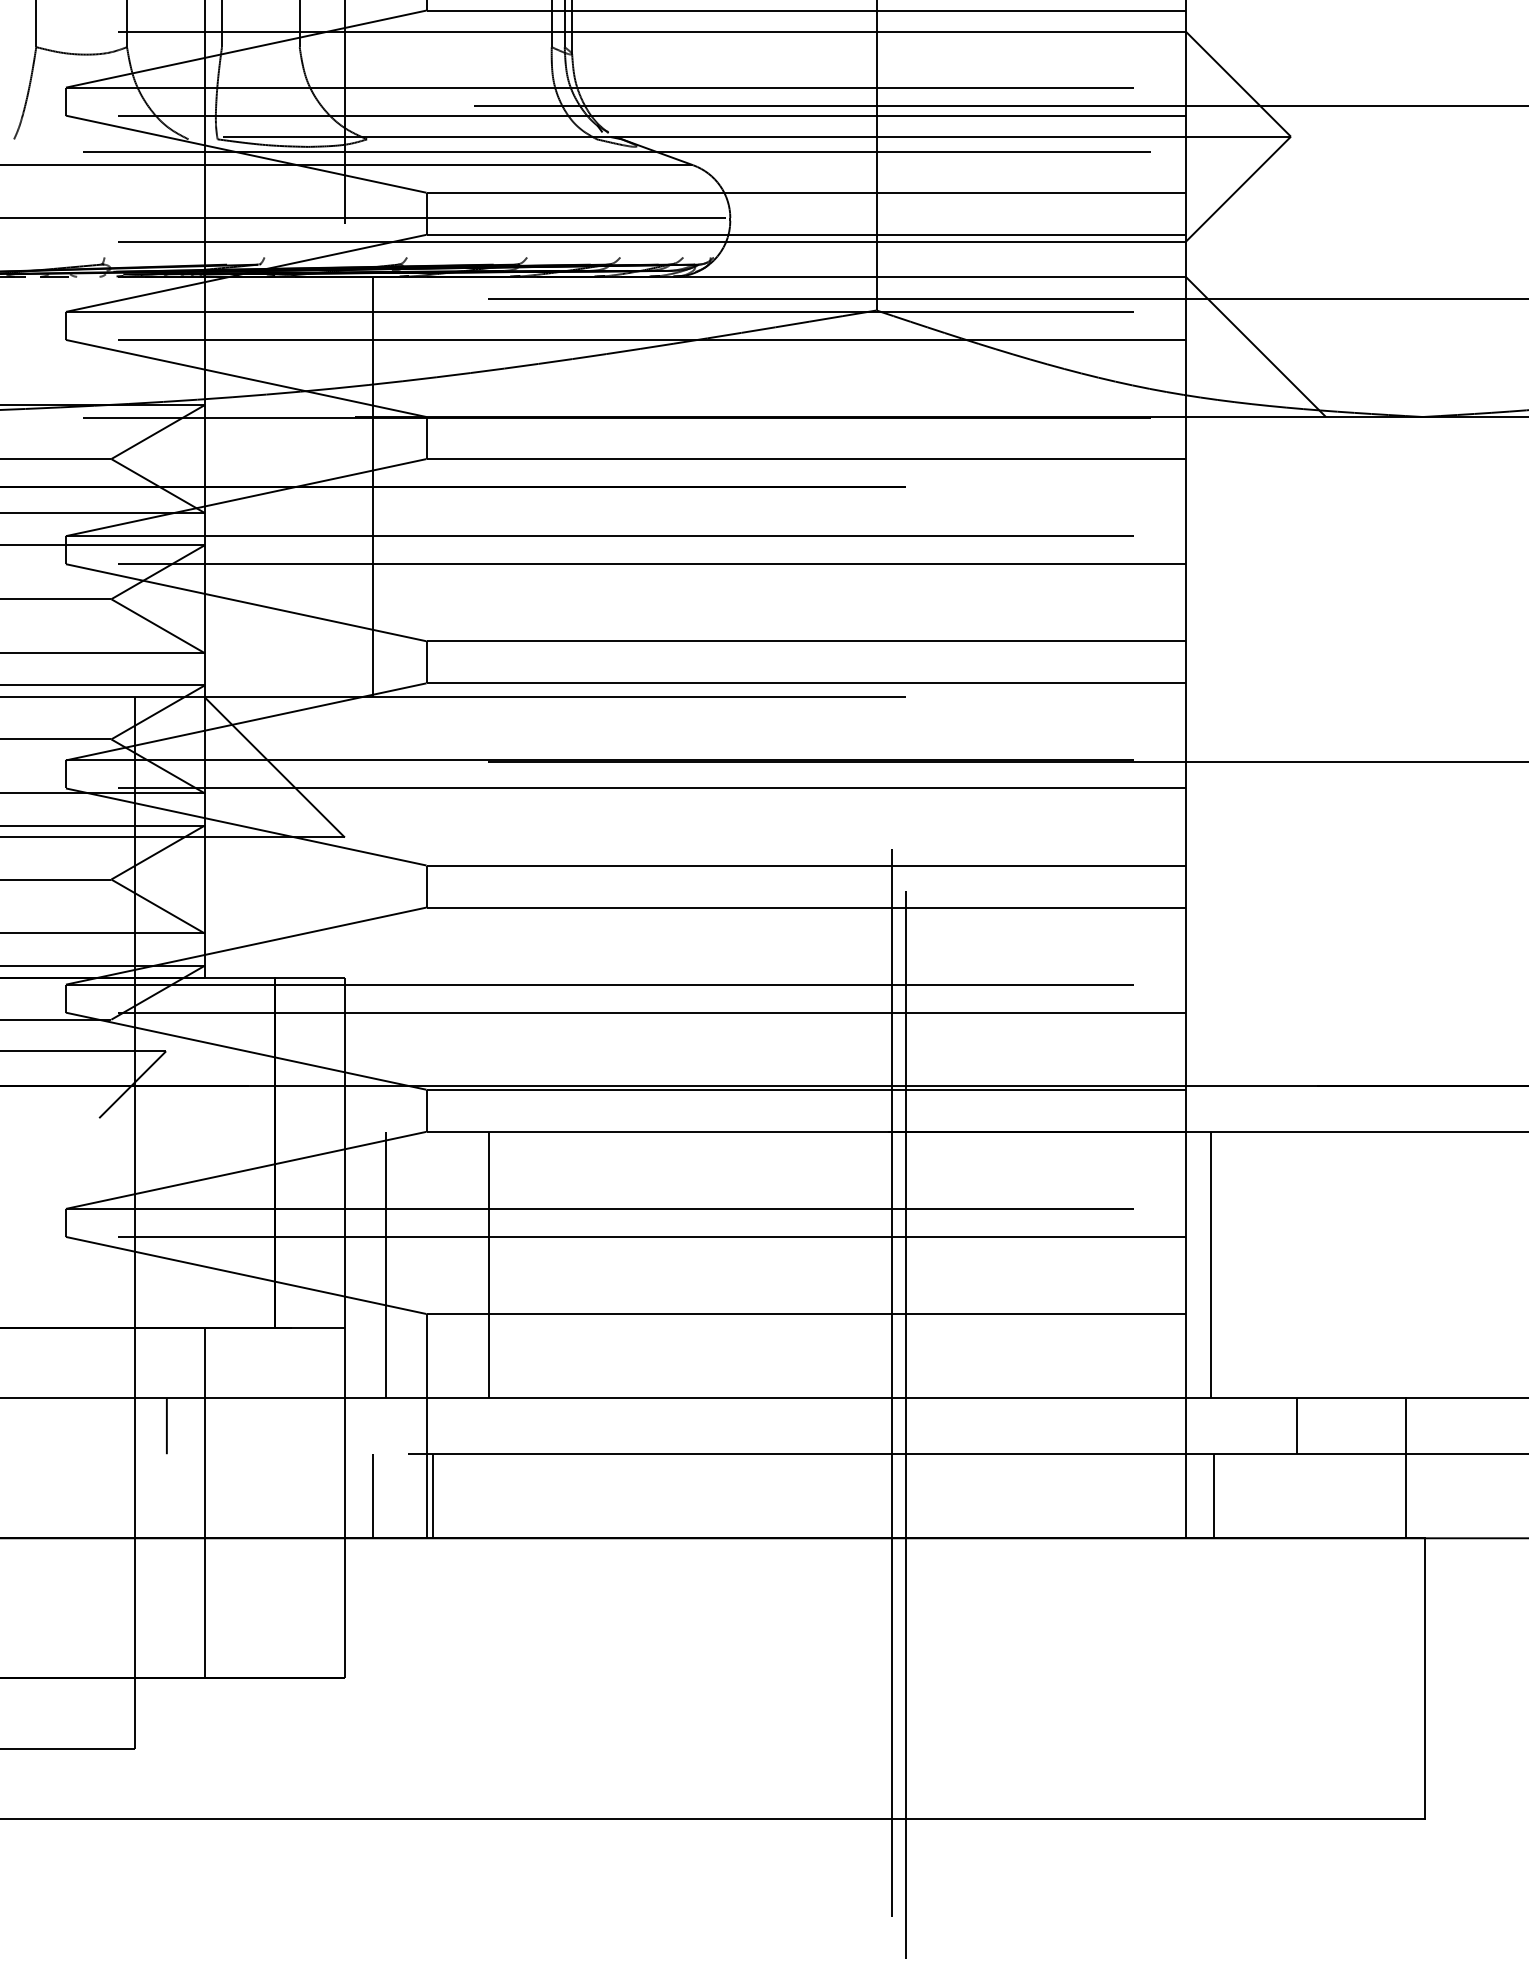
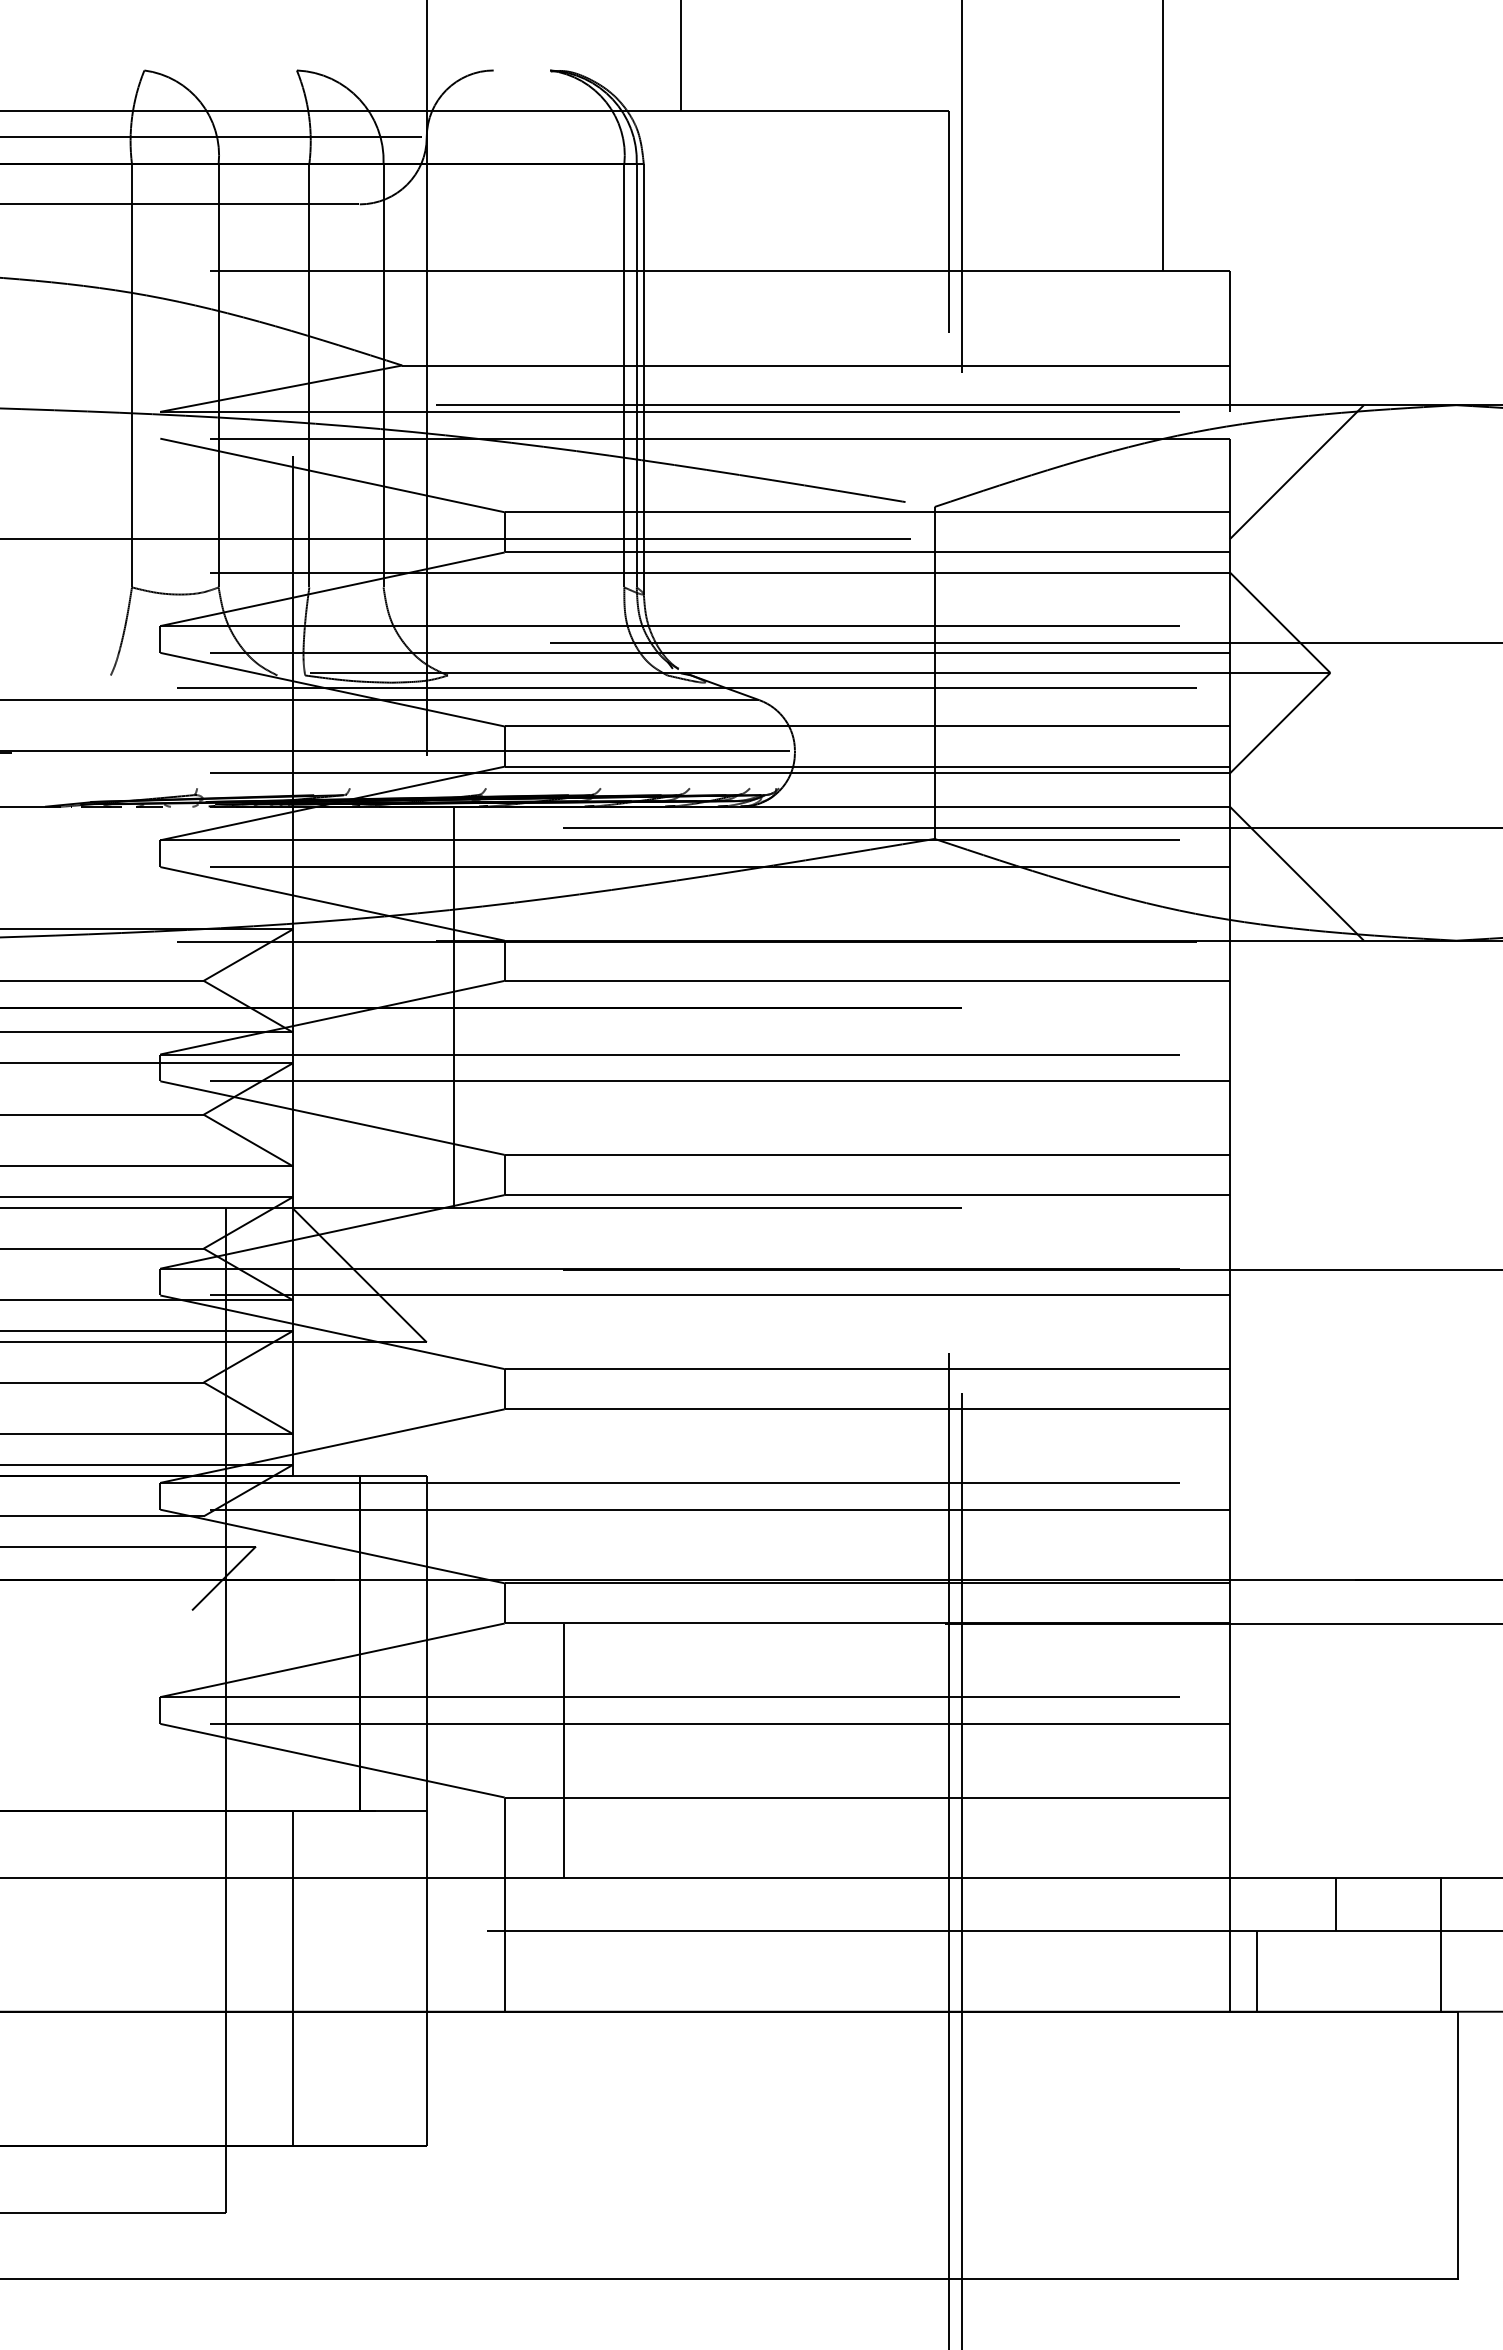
line: (386, 1264) -> (466, 1750), removed
line: (1210, 1264) -> (1253, 1750), removed
line: (166, 1426) -> (256, 1904), removed
line: (372, 1496) -> (453, 1971), removed
line: (432, 1496) -> (510, 1971), removed

